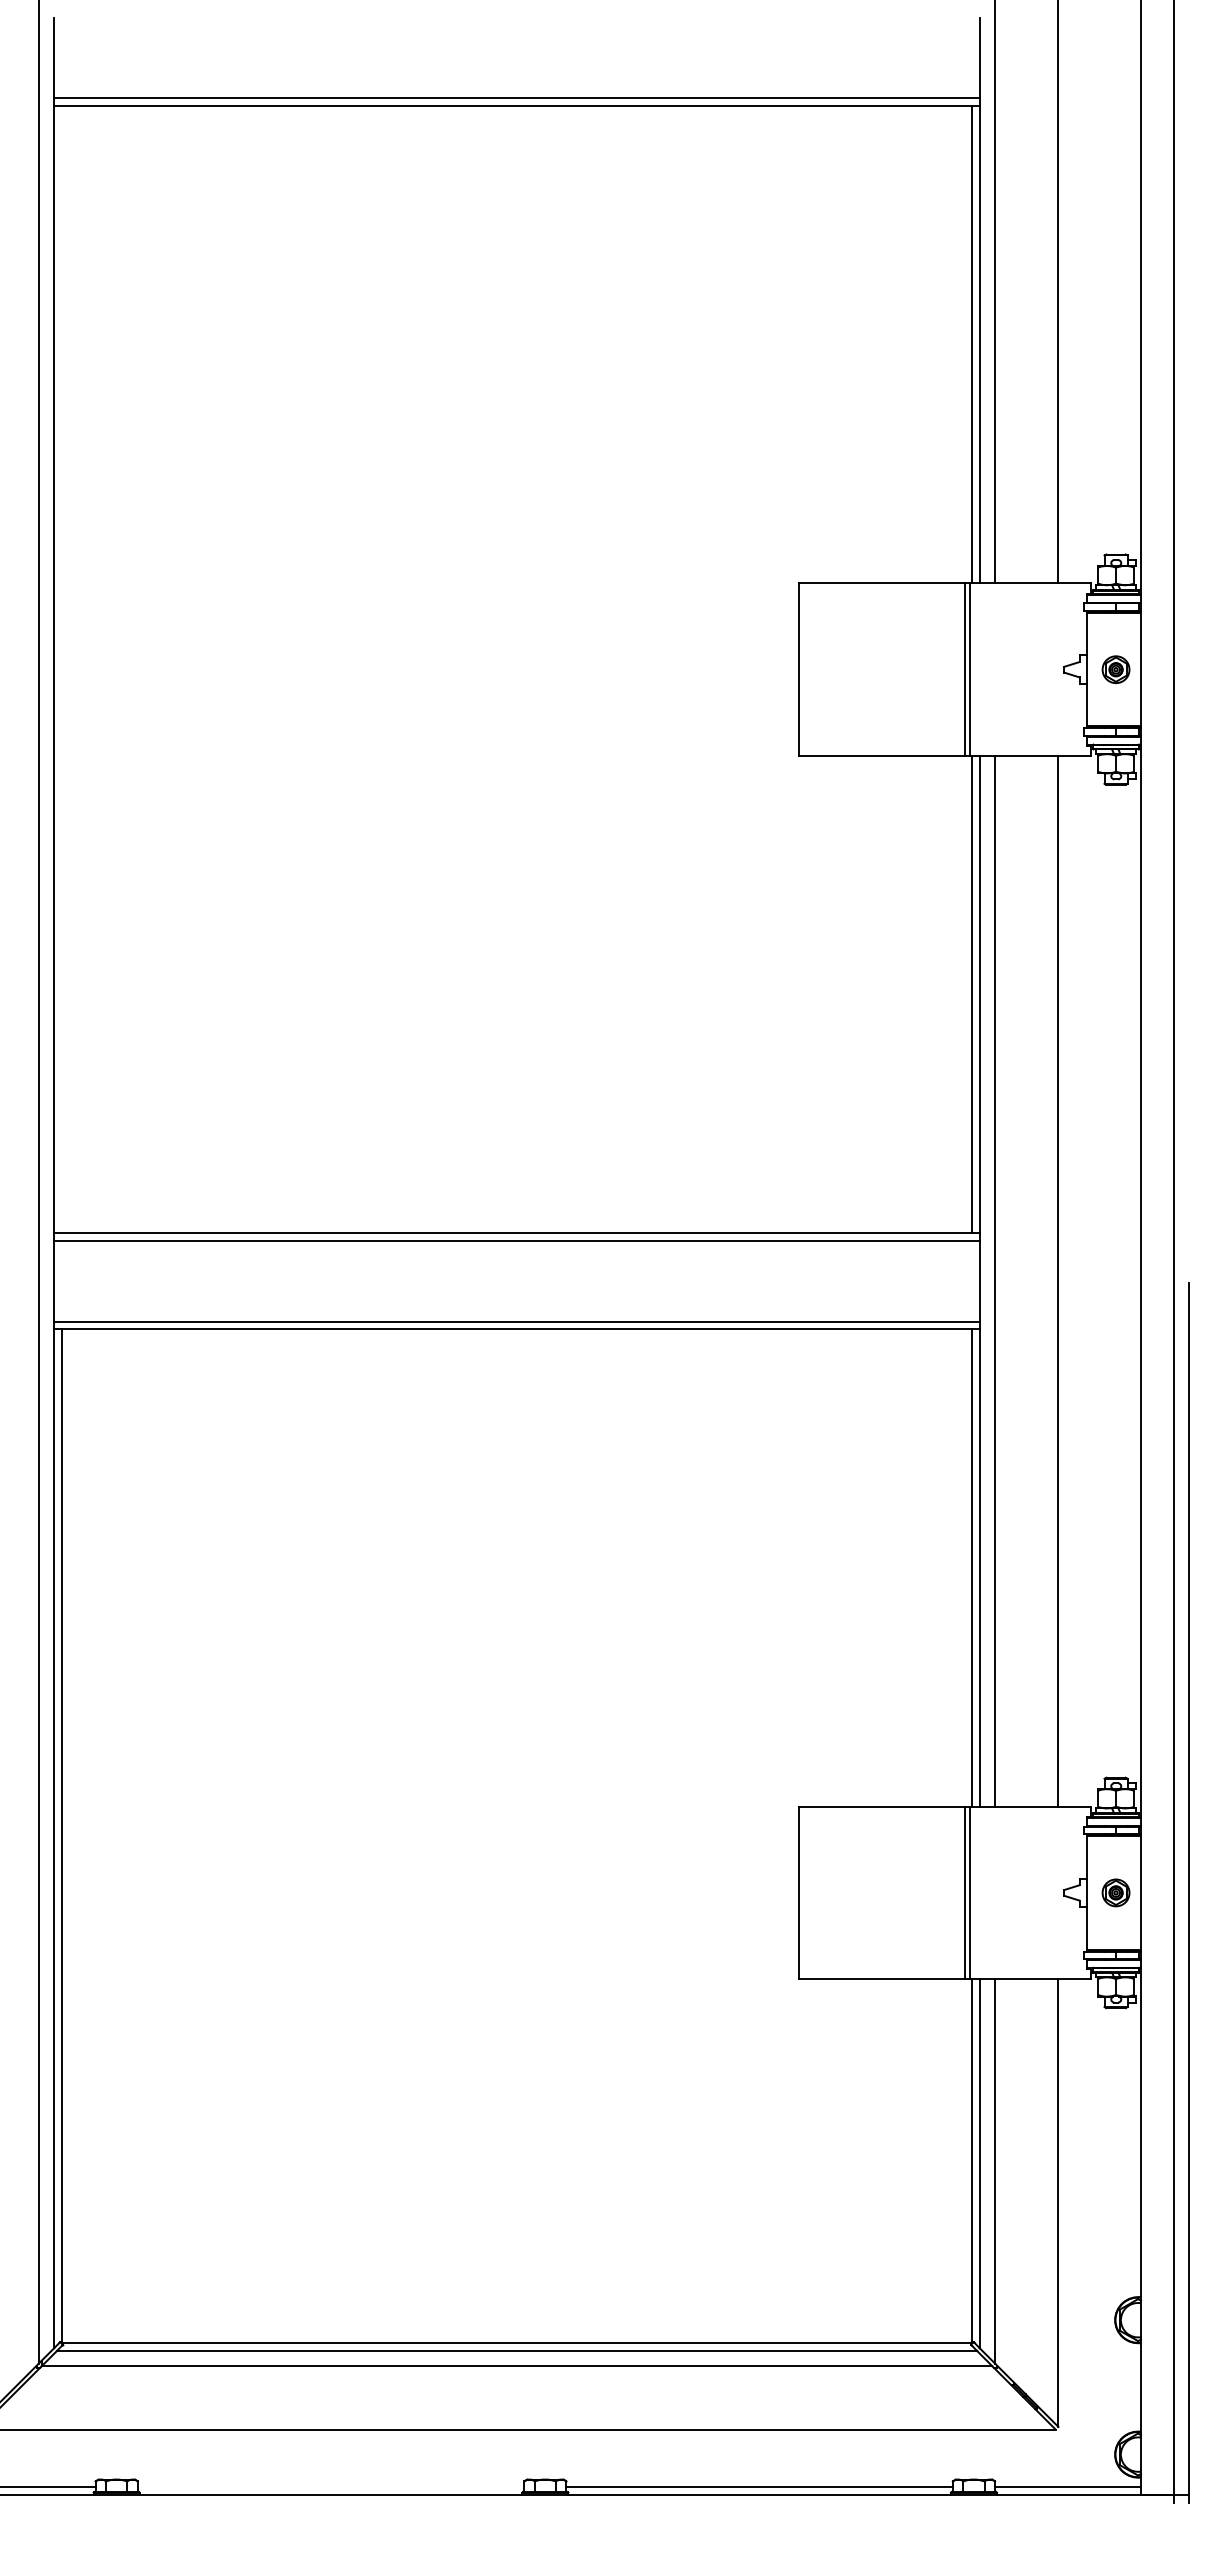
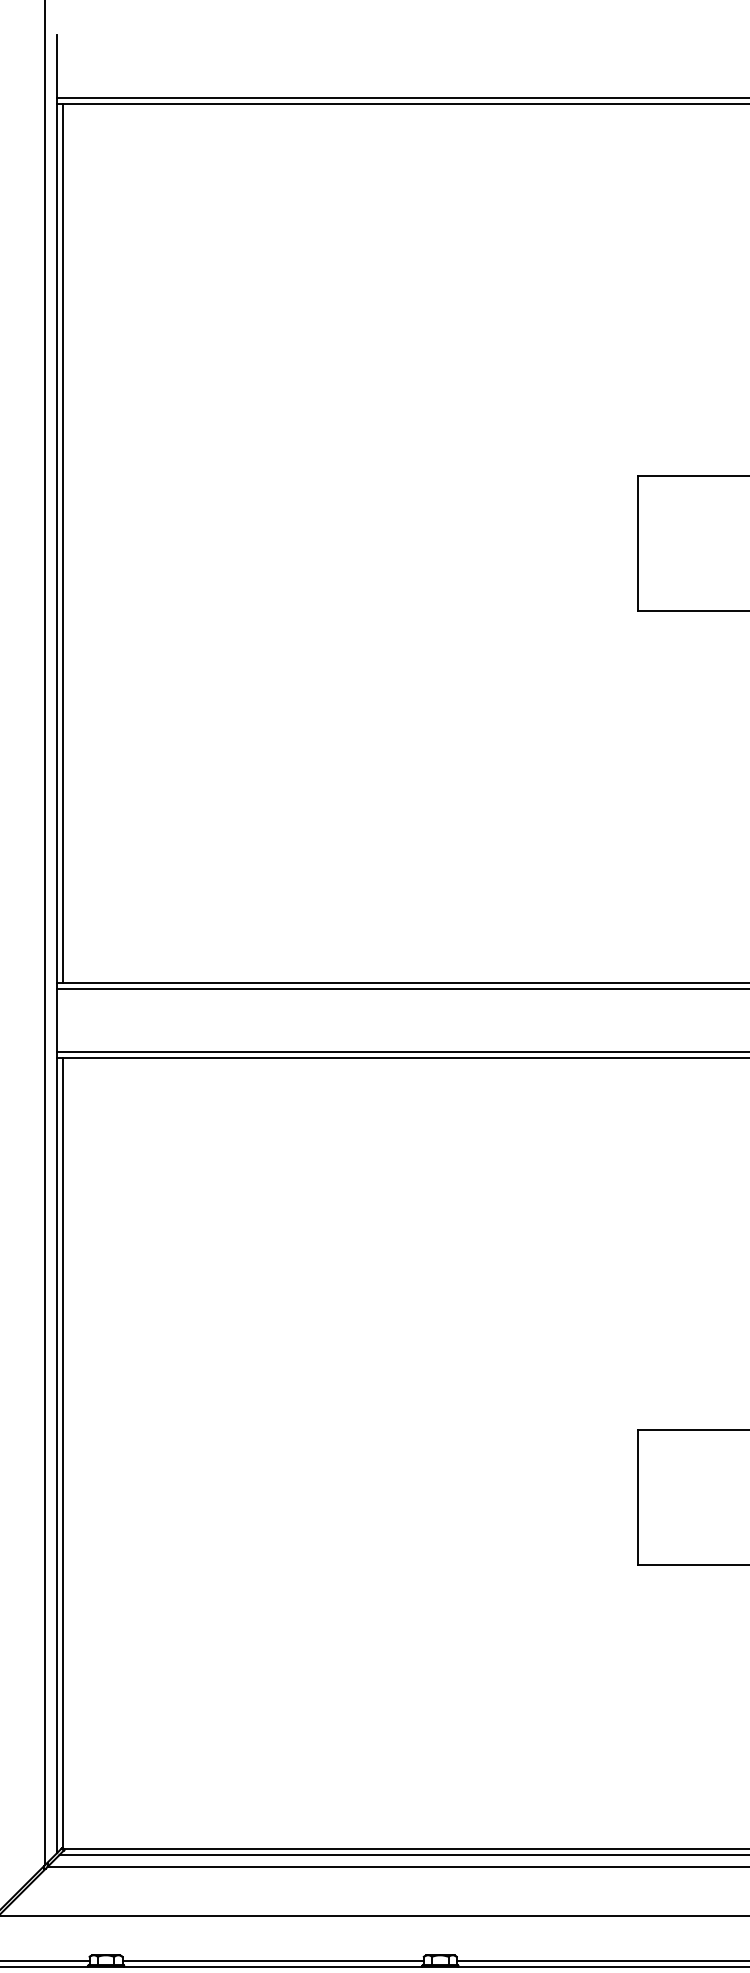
line: (61, 669) -> (62, 543), added
line: (330, 2487) -> (272, 1961), added

